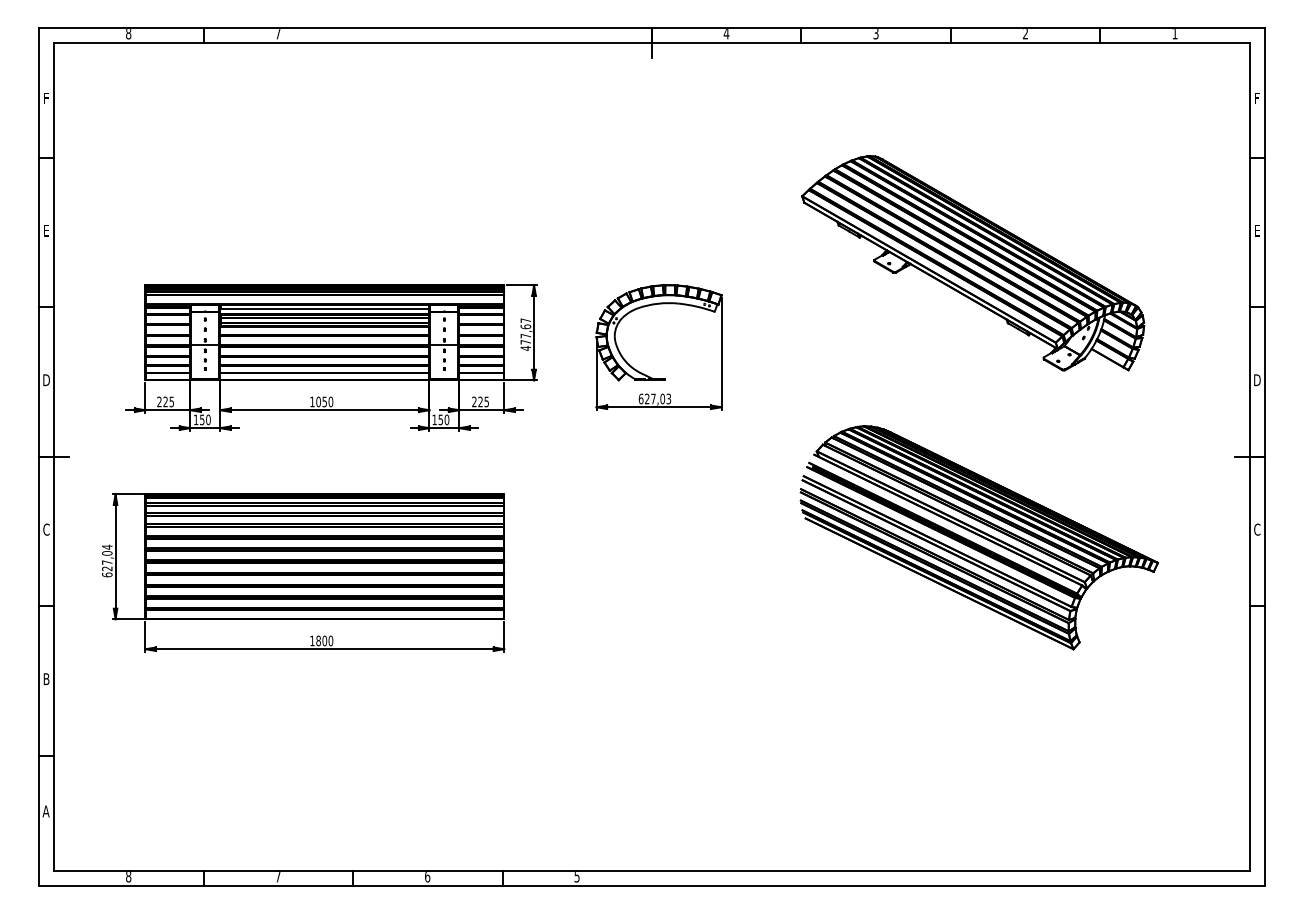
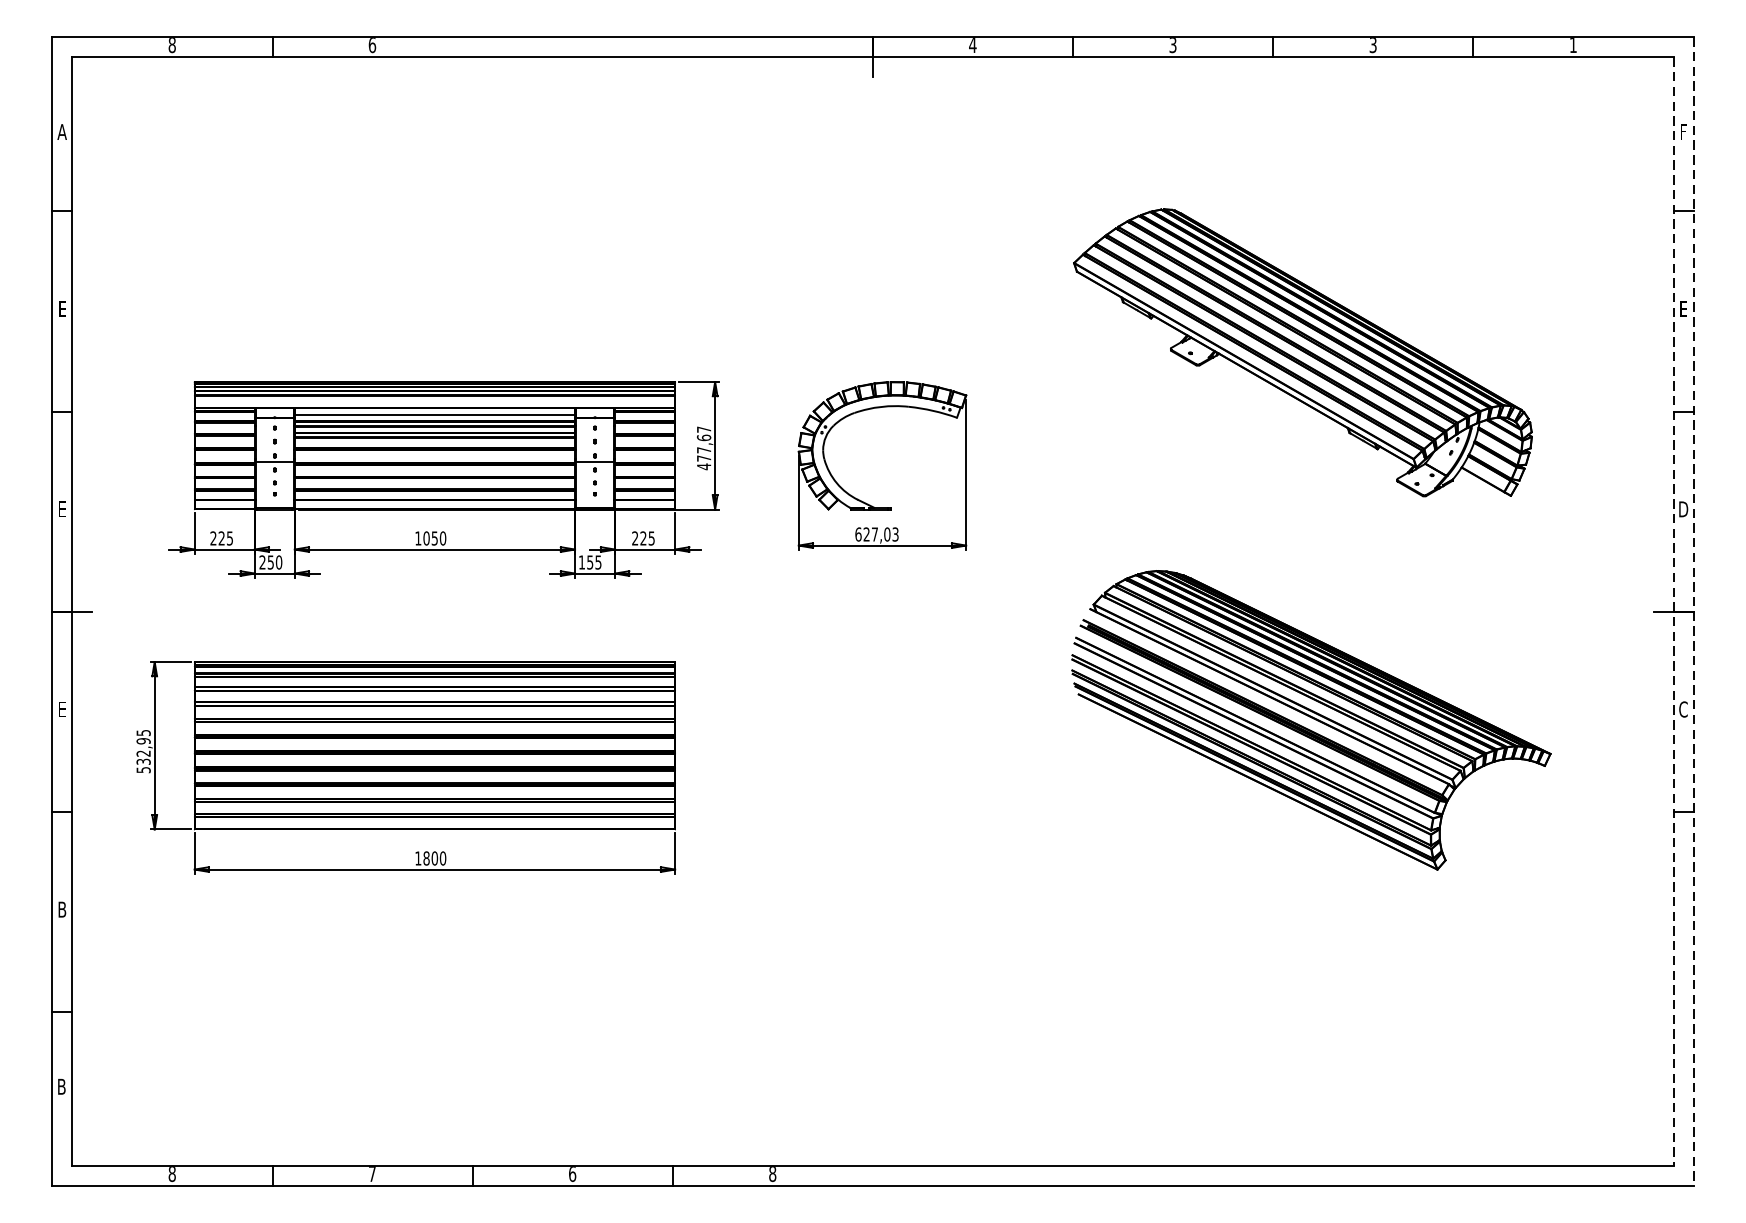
text: (277, 34) -> (371, 46), 7 -> 6
text: (1025, 34) -> (1373, 46), 2 -> 3
text: (46, 98) -> (62, 132), F -> A
text: (46, 380) -> (62, 509), D -> E
text: (195, 419) -> (261, 561), 150 -> 250
text: (446, 419) -> (597, 561), 150 -> 155
line: (1249, 457) -> (1673, 612), solid -> dashed
line: (1264, 457) -> (1693, 612), solid -> dashed
text: (46, 529) -> (62, 709), C -> E
text: (107, 560) -> (143, 750), 627,04 -> 532,95
text: (45, 811) -> (60, 1086), A -> B
text: (576, 877) -> (771, 1175), 5 -> 8

